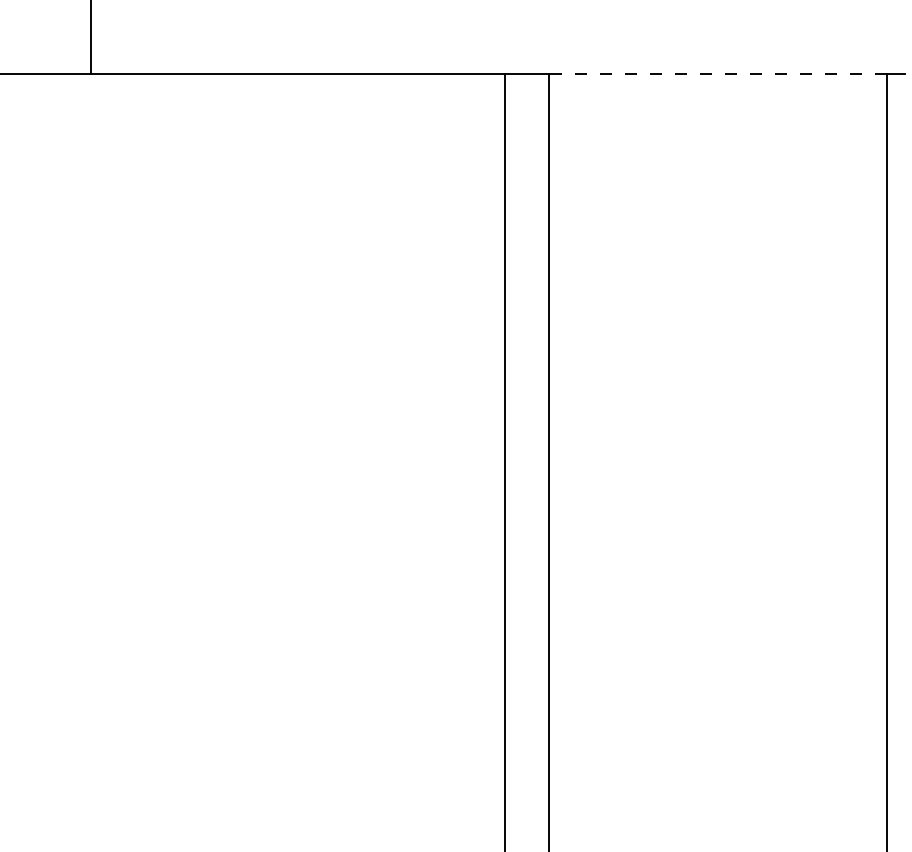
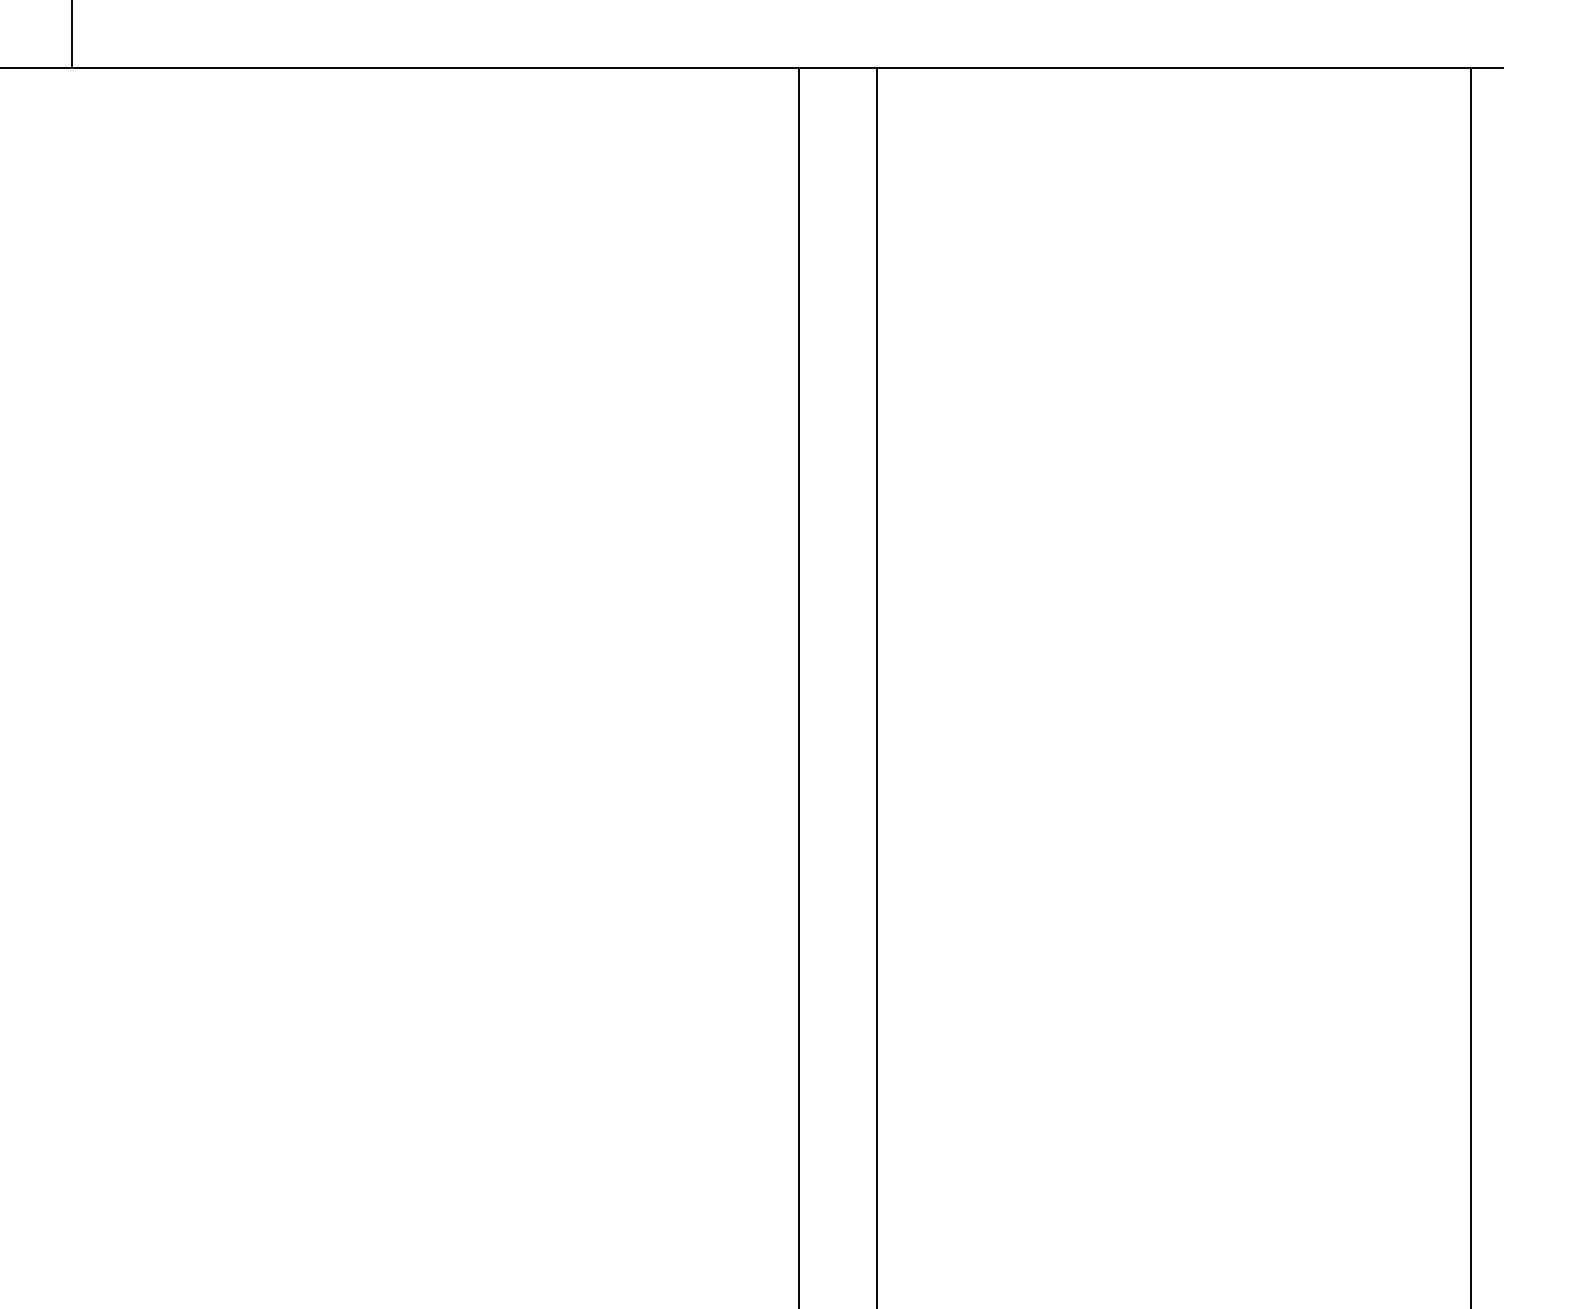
line: (717, 73) -> (1172, 67), dashed -> solid

